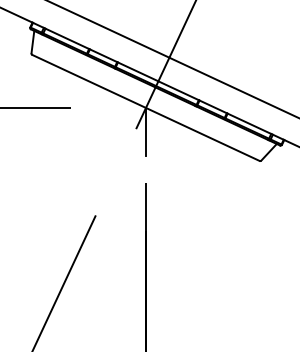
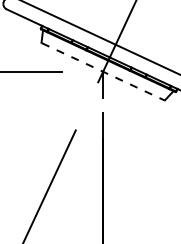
line: (146, 107) -> (103, 71), solid -> dashed

